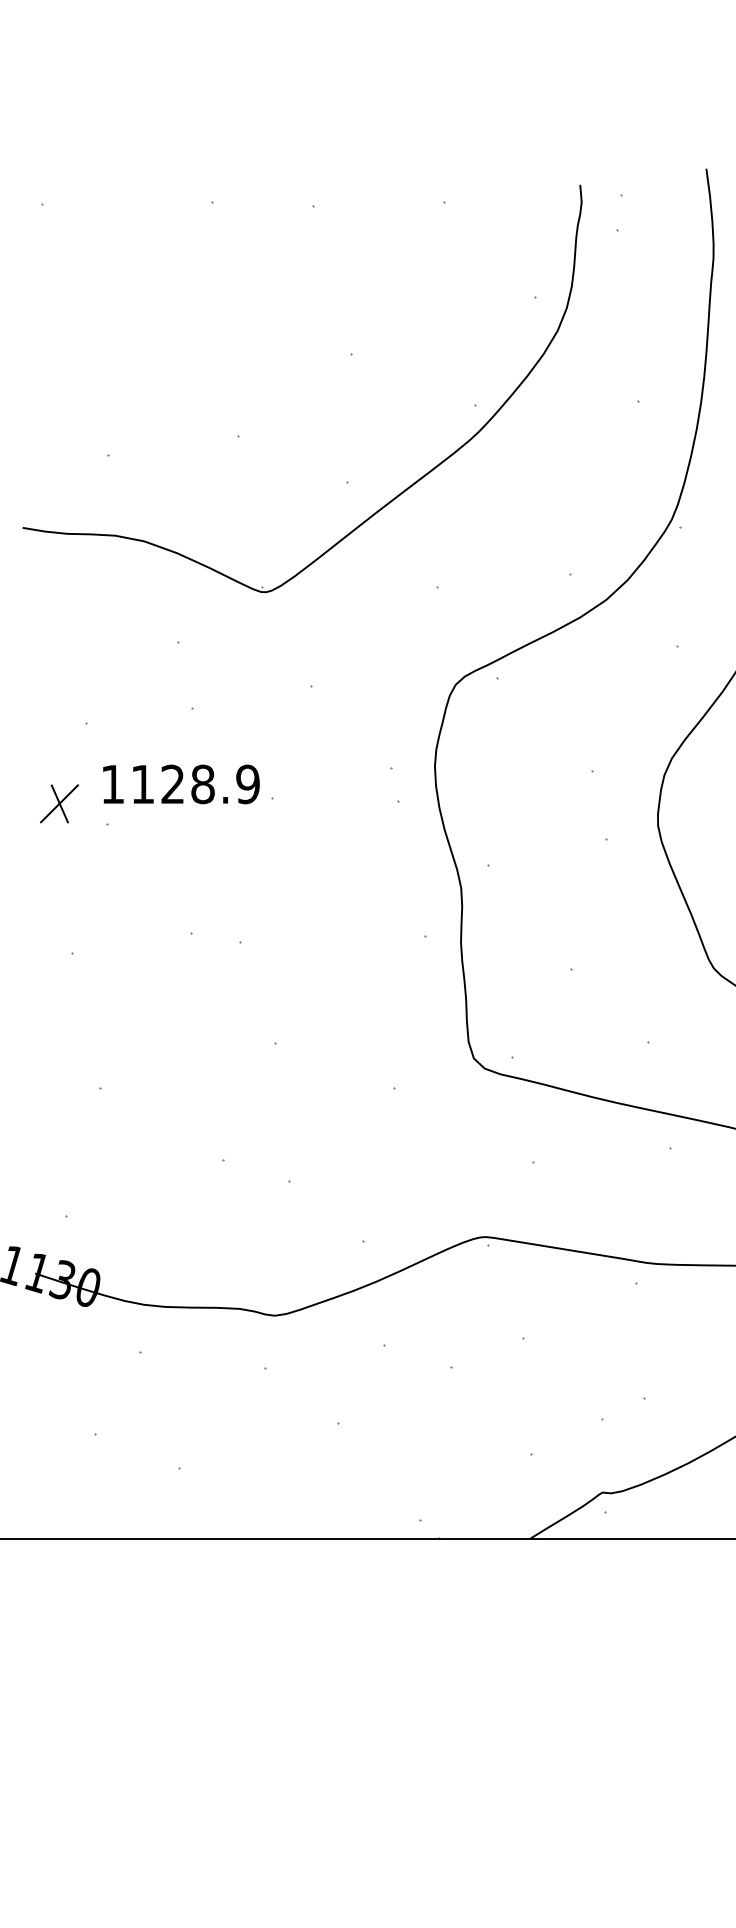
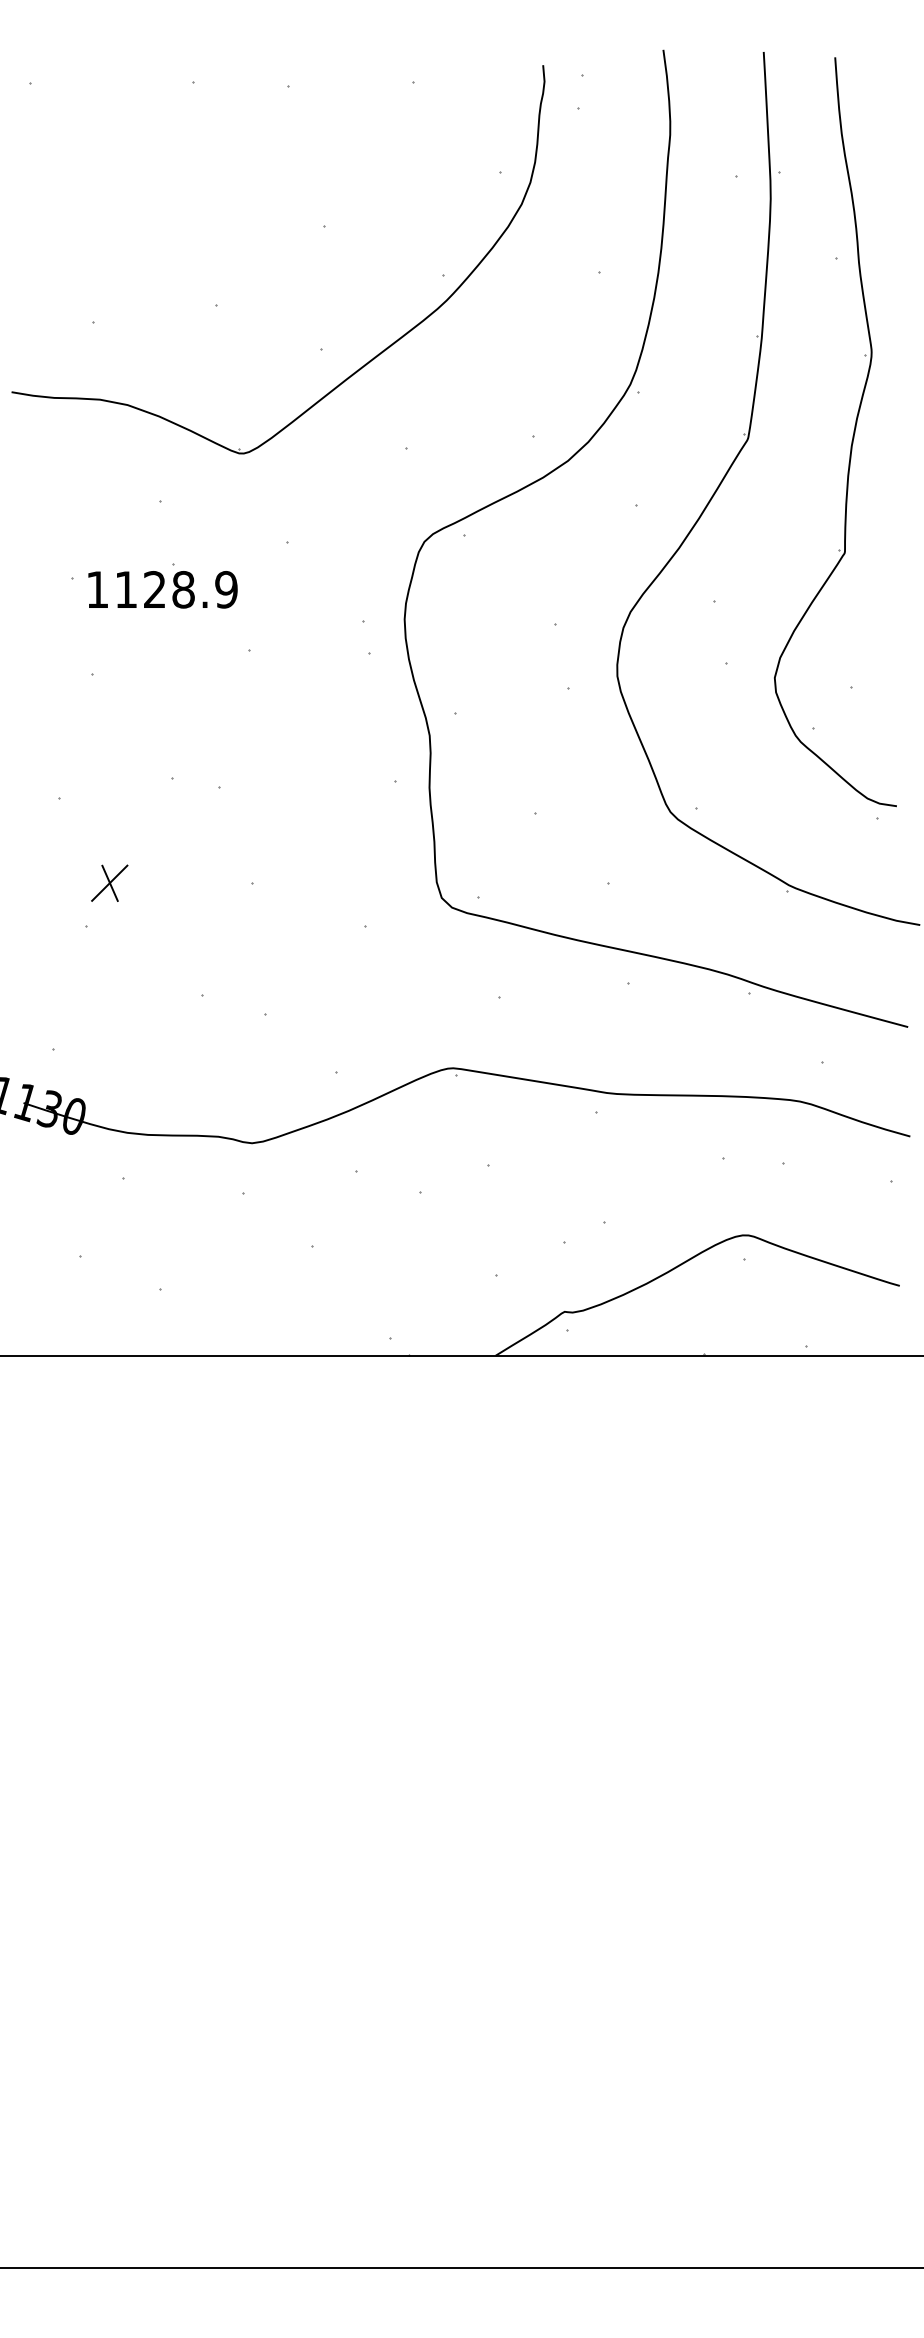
text: (180, 784) -> (162, 589), moved
part: (59, 803) -> (109, 882), moved

